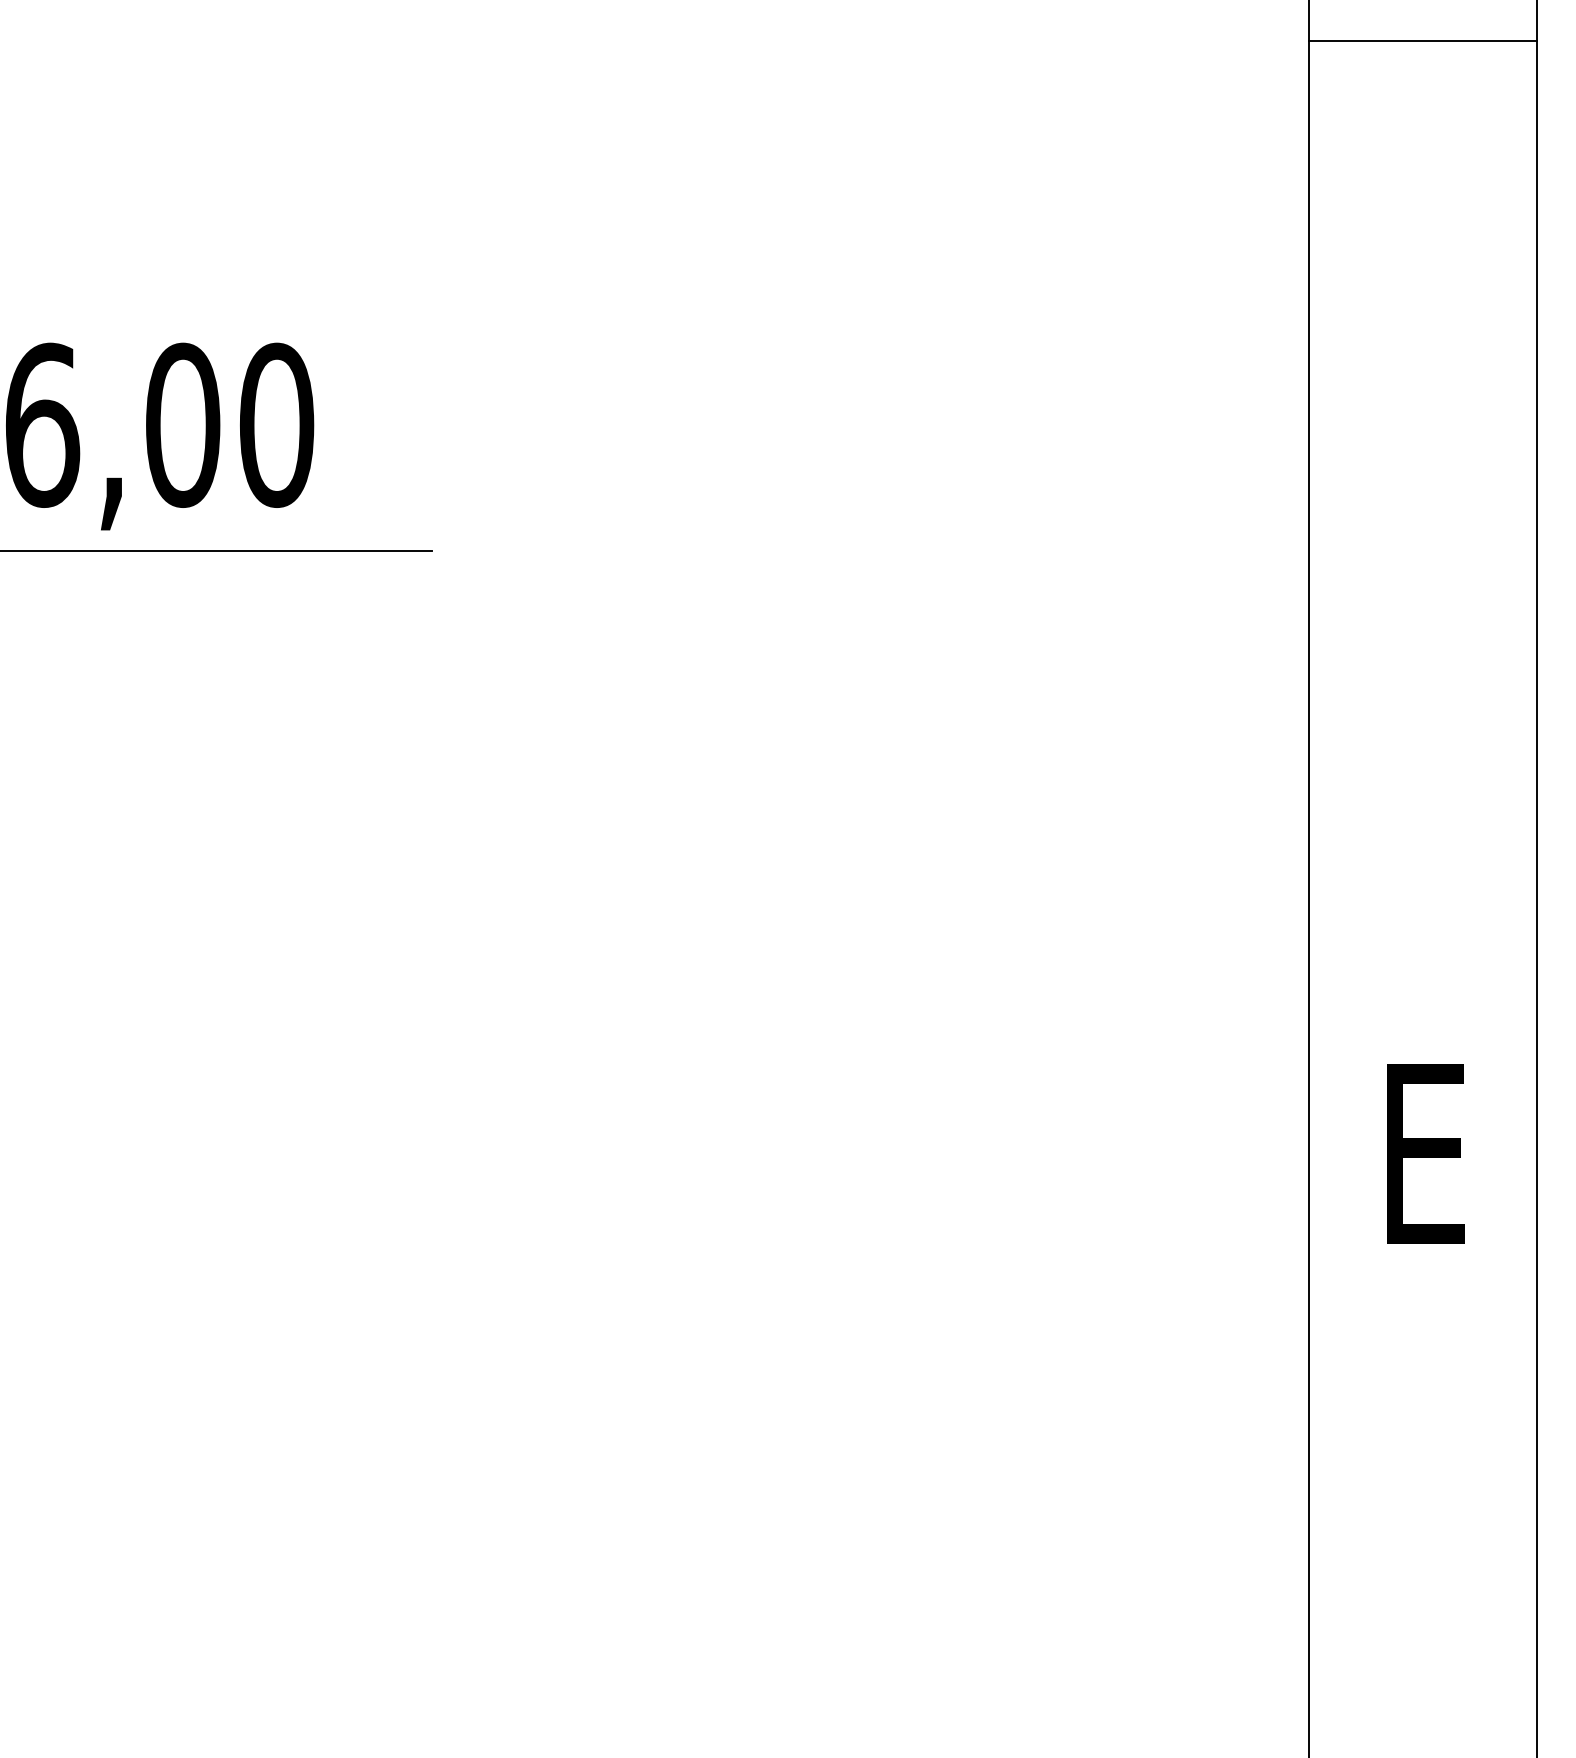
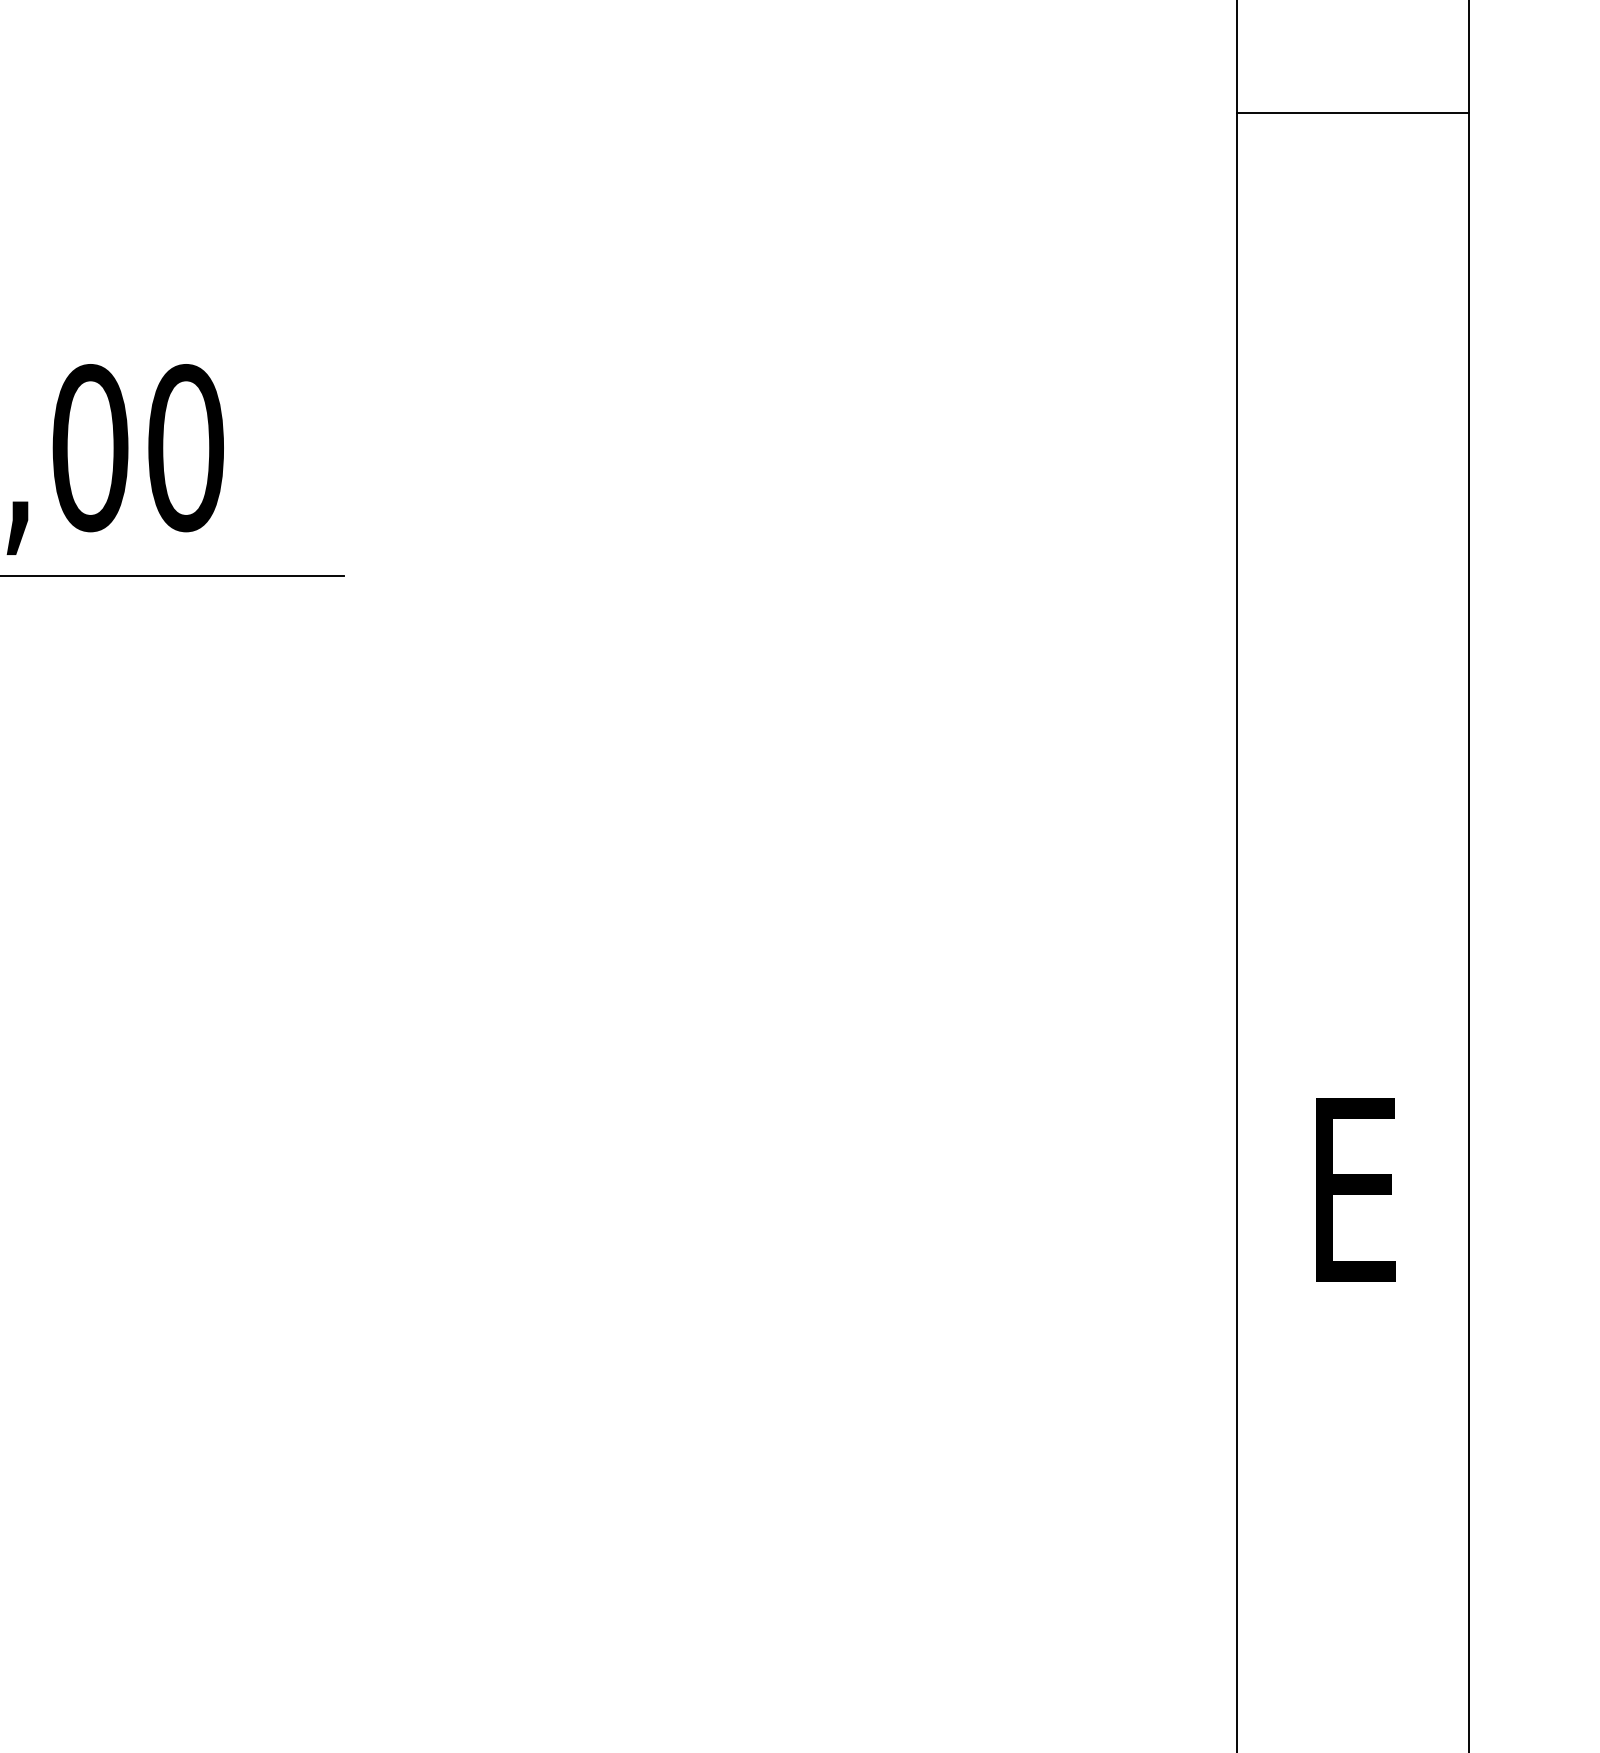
line: (1422, 41) -> (1352, 113), moved

